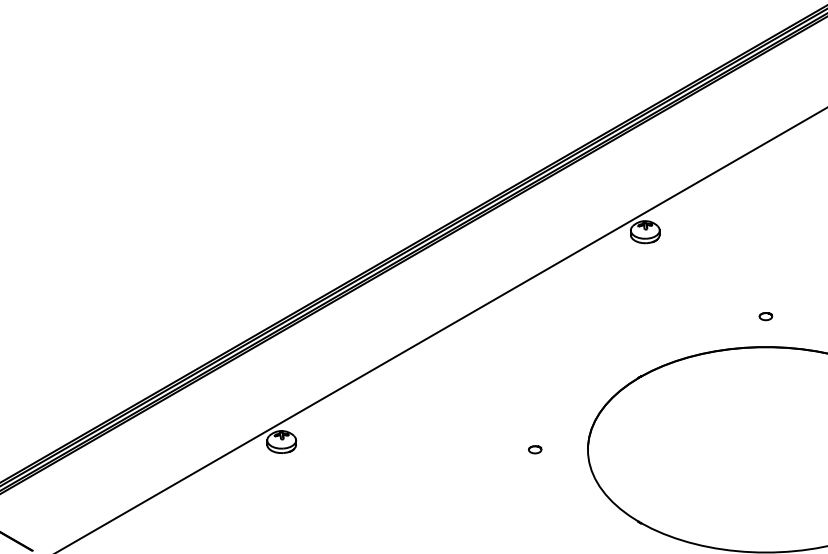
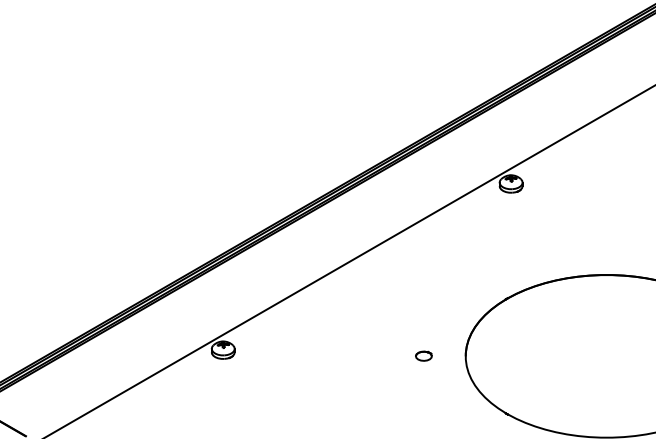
part: (765, 316) -> (606, 250), removed
part: (534, 450) -> (423, 356), size x1.6

